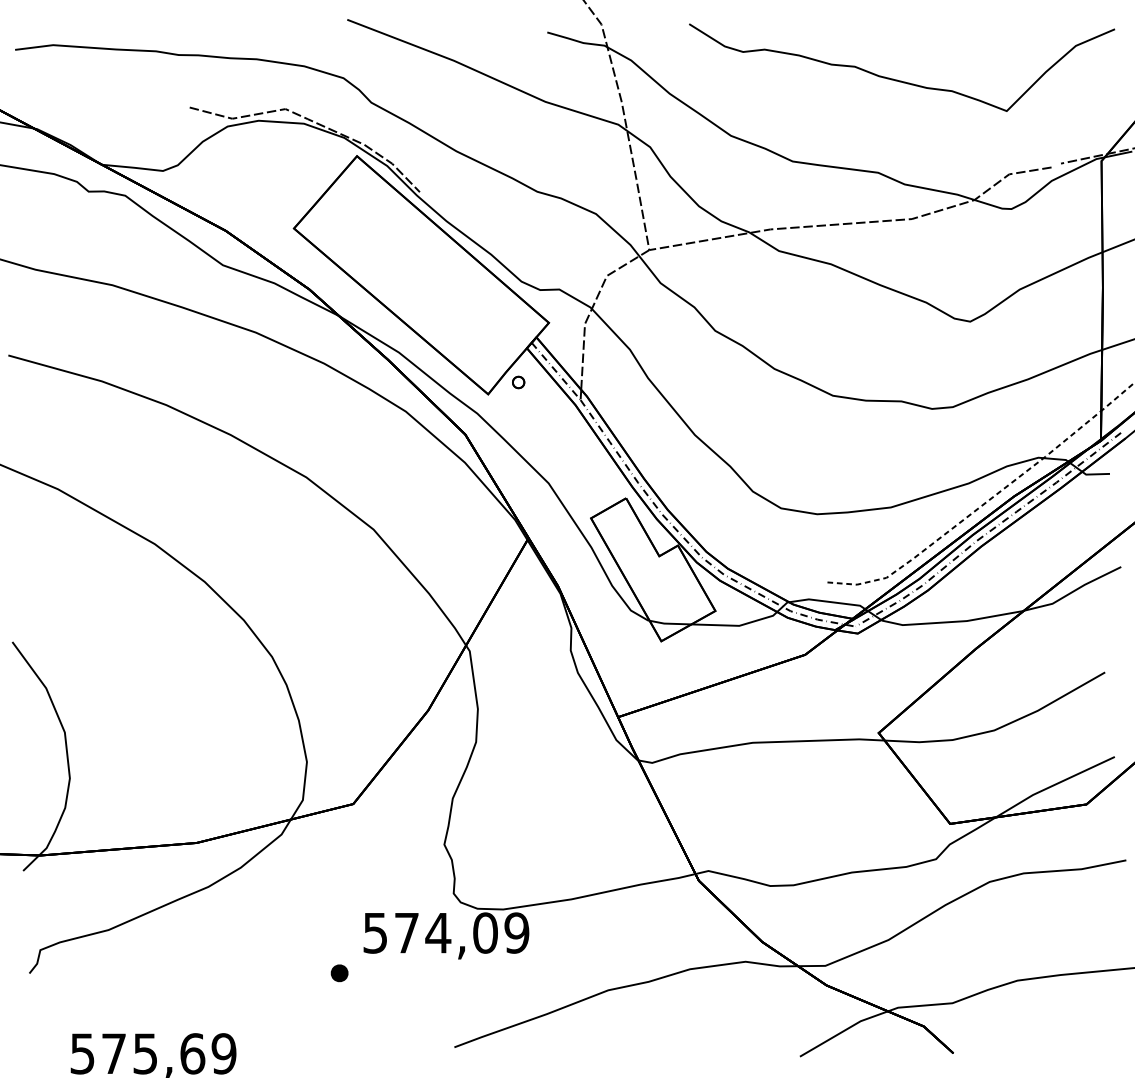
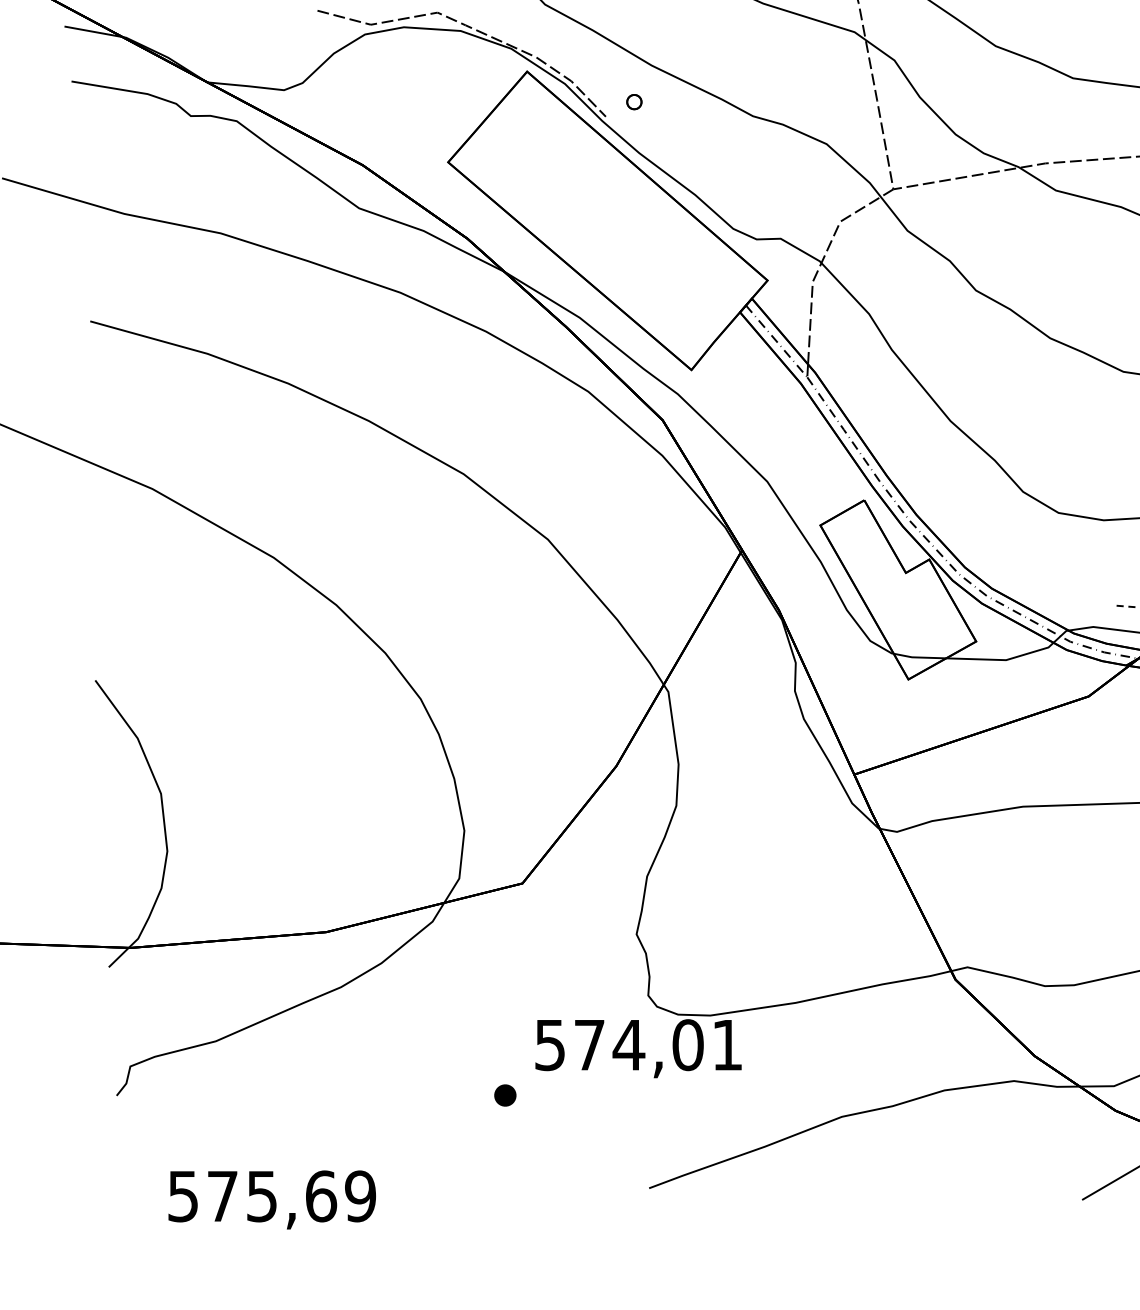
part: (518, 382) -> (634, 102), moved
text: (516, 932) -> (726, 1044), 574,09 -> 574,01

